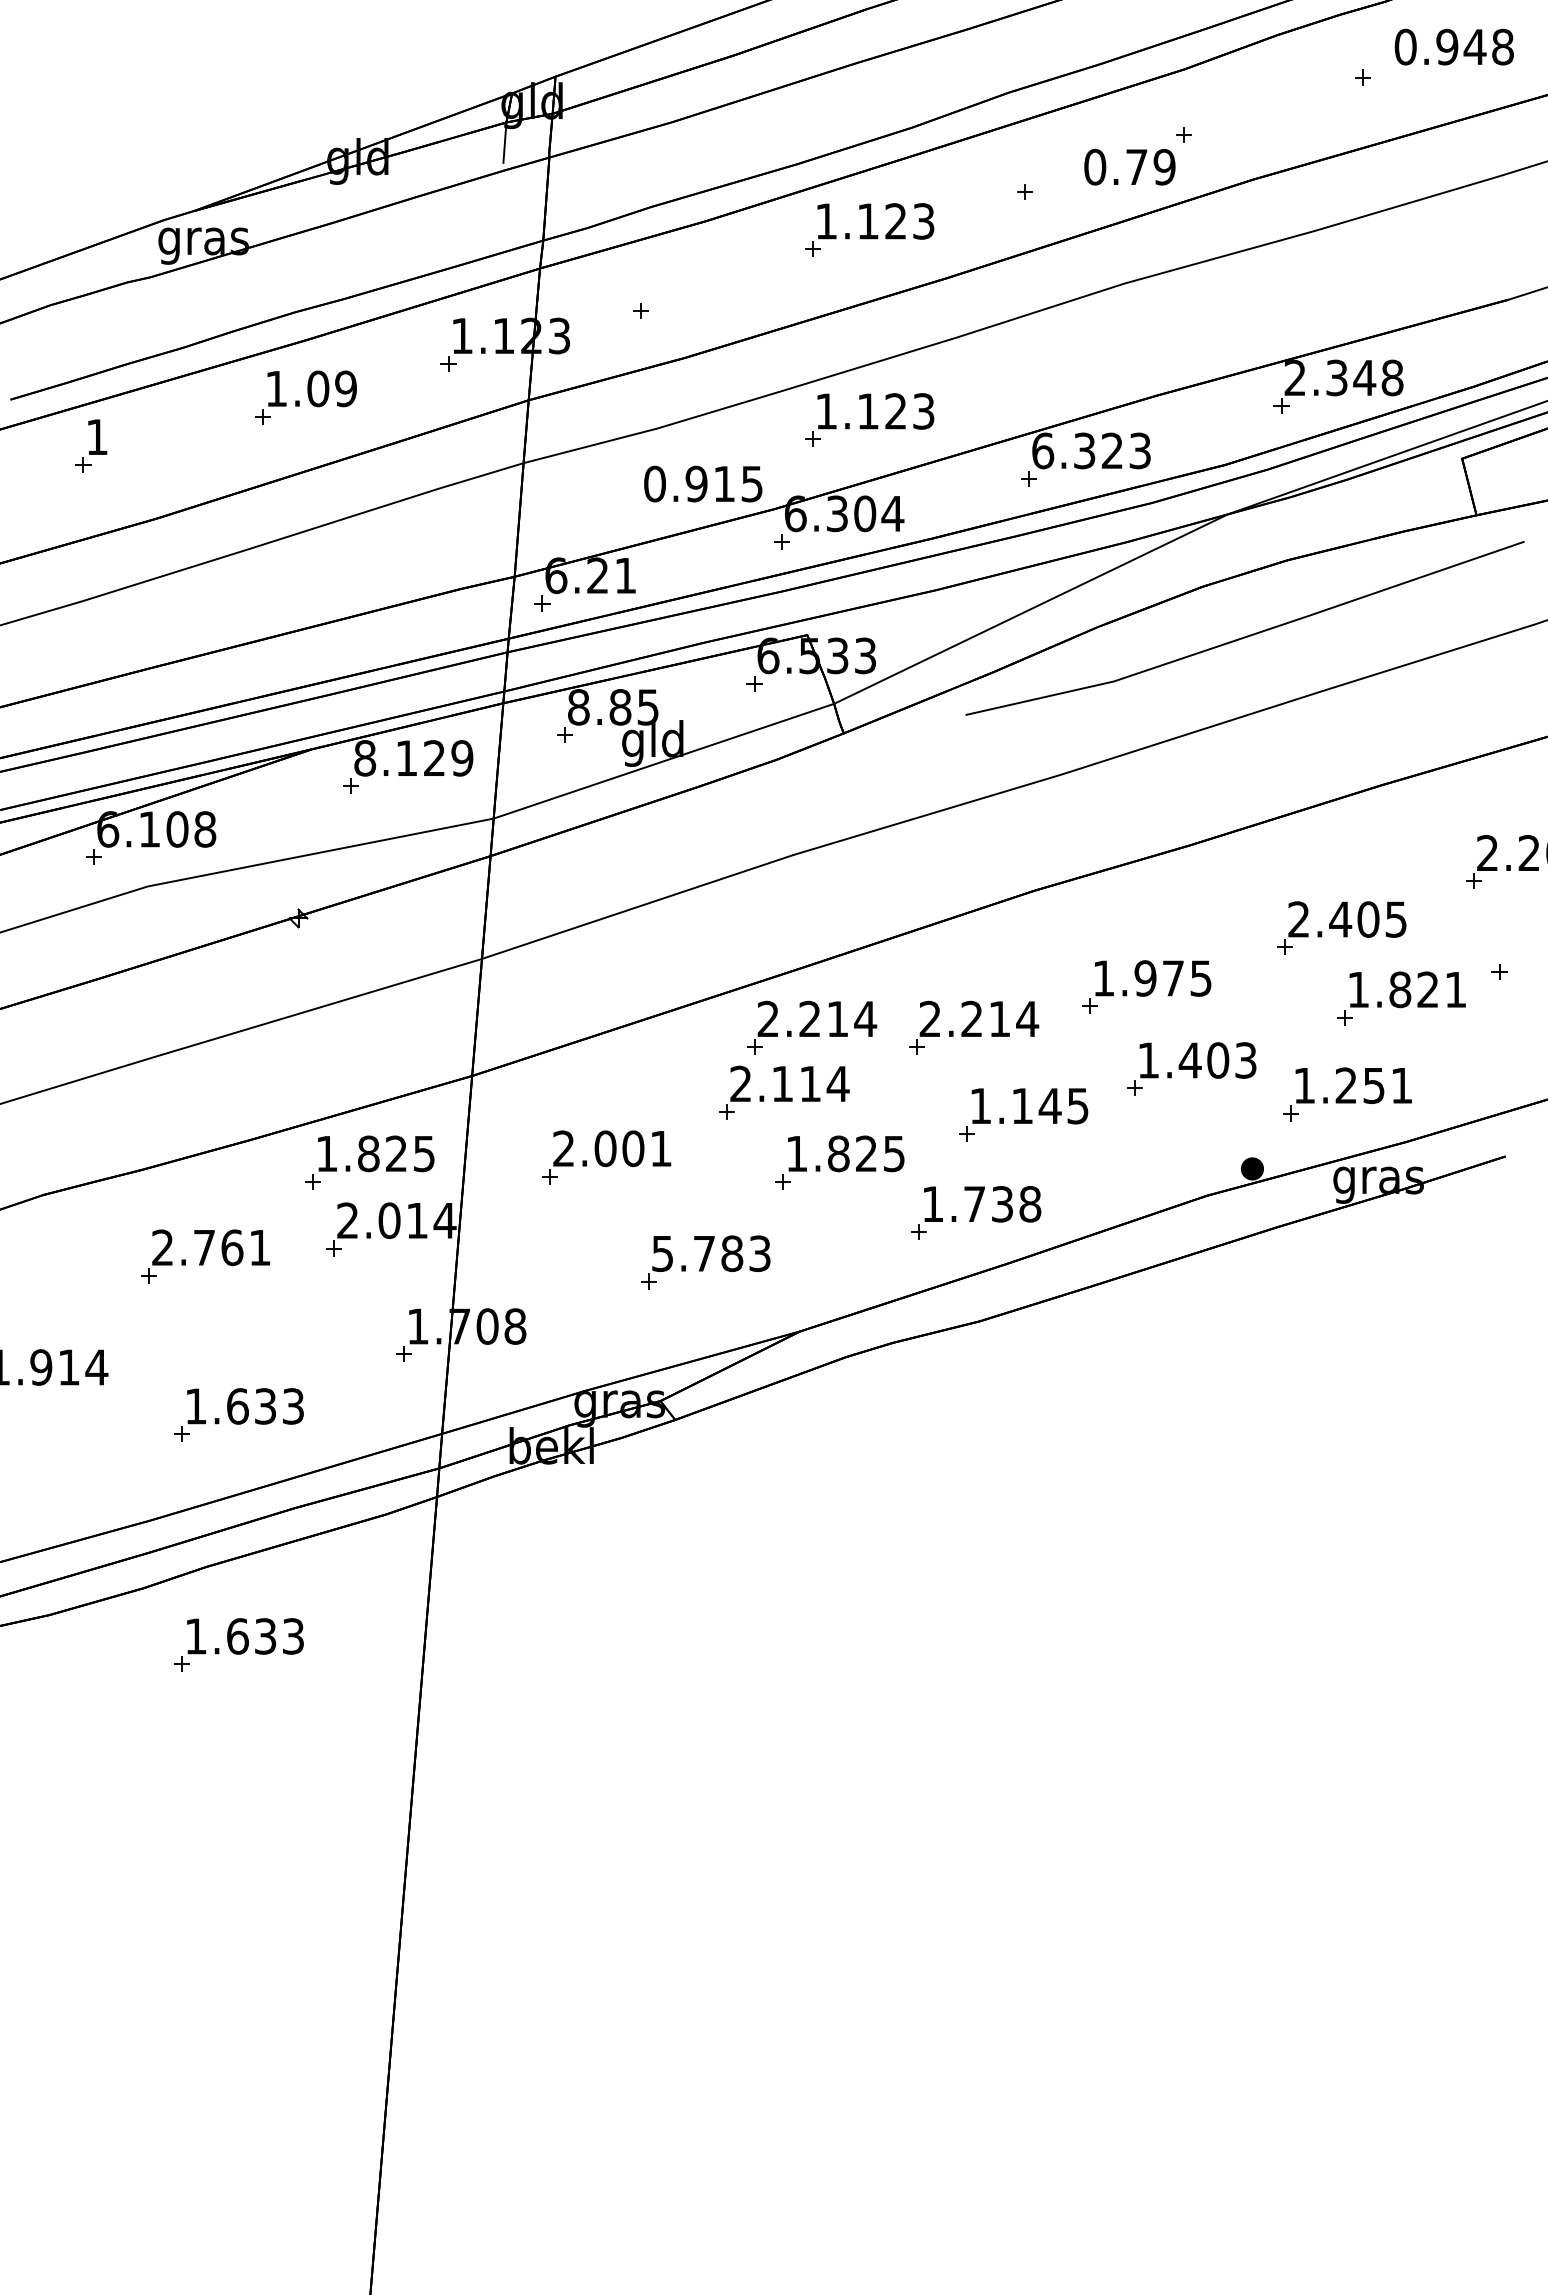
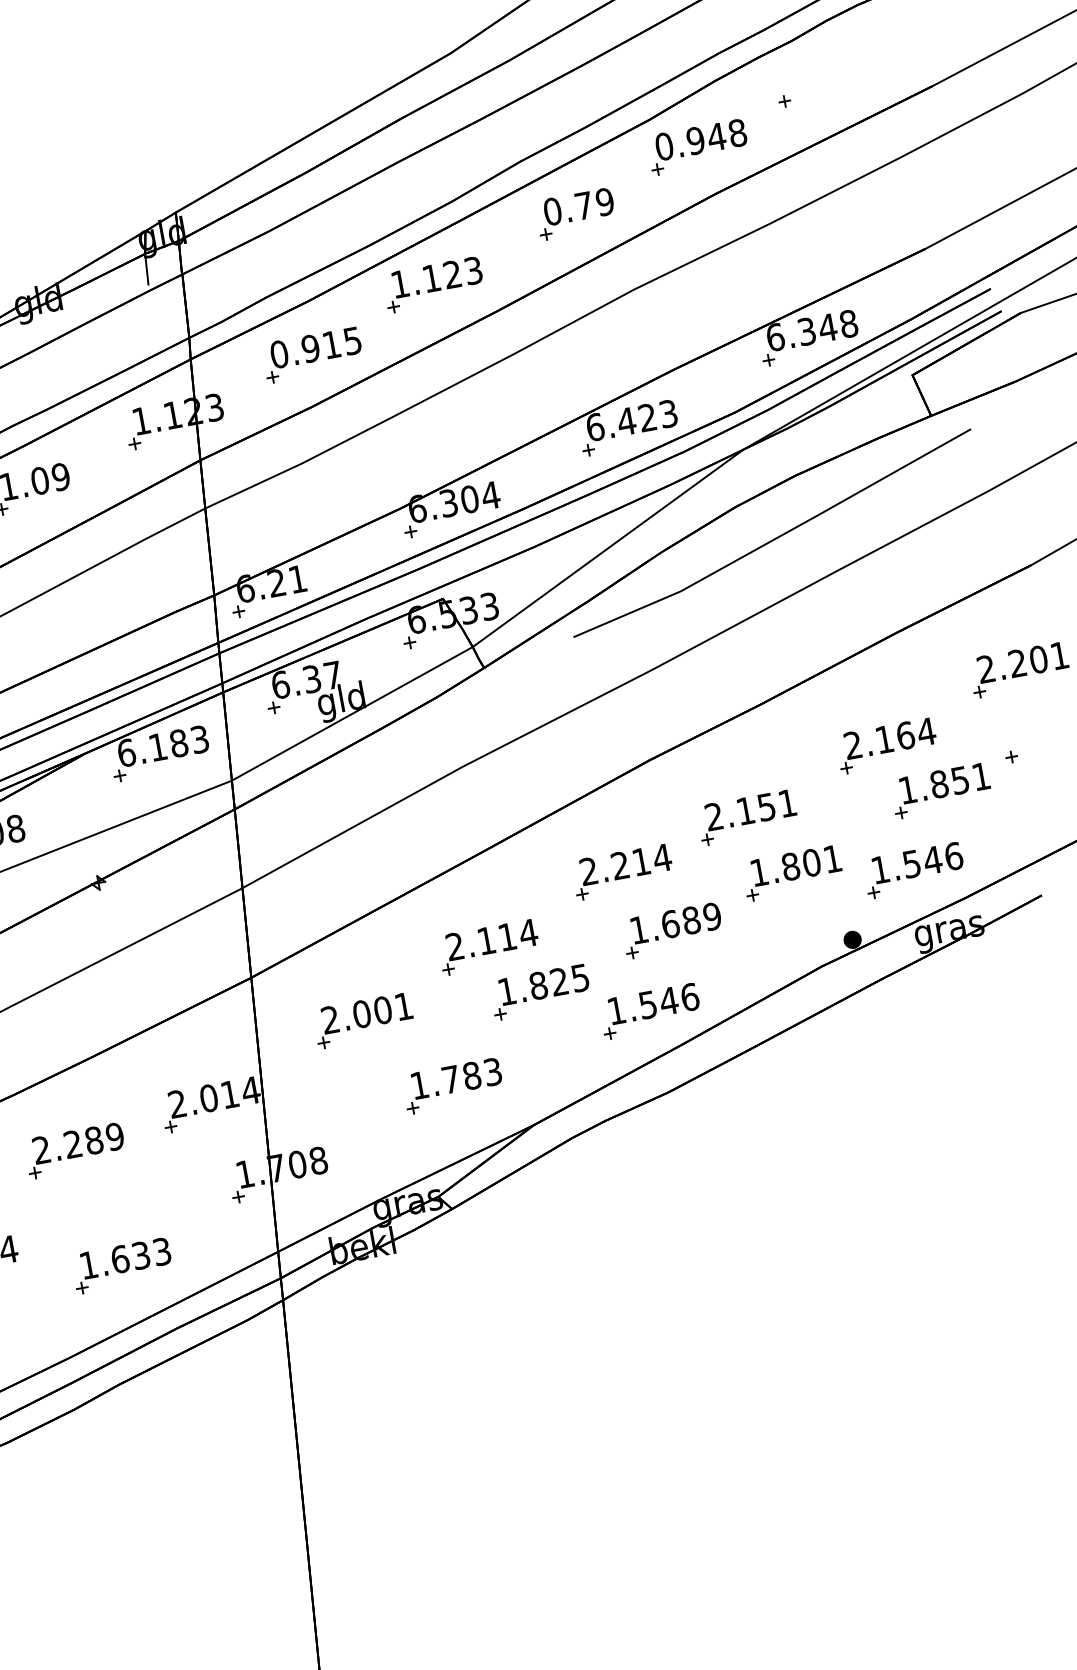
text: (1453, 46) -> (700, 139), moved
text: (1129, 167) -> (578, 207), moved
text: (1295, 377) -> (775, 337), 2.348 -> 6.348
part: (869, 419) -> (460, 427), removed
text: (1084, 450) -> (626, 421), 6.323 -> 6.423
text: (703, 483) -> (315, 347), moved
text: (613, 707) -> (306, 680), 8.85 -> 6.37
text: (413, 758) -> (163, 746), 8.129 -> 6.183
text: (1368, 919) -> (905, 735), 2.405 -> 2.164
text: (1152, 978) -> (750, 810), 1.975 -> 2.151
text: (1427, 989) -> (959, 780), 1.821 -> 1.851
part: (812, 1027) -> (501, 894), removed
text: (1217, 1060) -> (811, 862), 1.403 -> 1.801
text: (1374, 1085) -> (933, 860), 1.251 -> 1.546
text: (1049, 1105) -> (690, 920), 1.145 -> 1.689
part: (369, 1162) -> (185, 1057), removed
text: (1002, 1204) -> (669, 1001), 1.738 -> 1.546
text: (232, 1247) -> (94, 1140), 2.761 -> 2.289
text: (662, 1254) -> (419, 1086), 5.783 -> 1.783
part: (238, 1644) -> (153, 1438), removed

